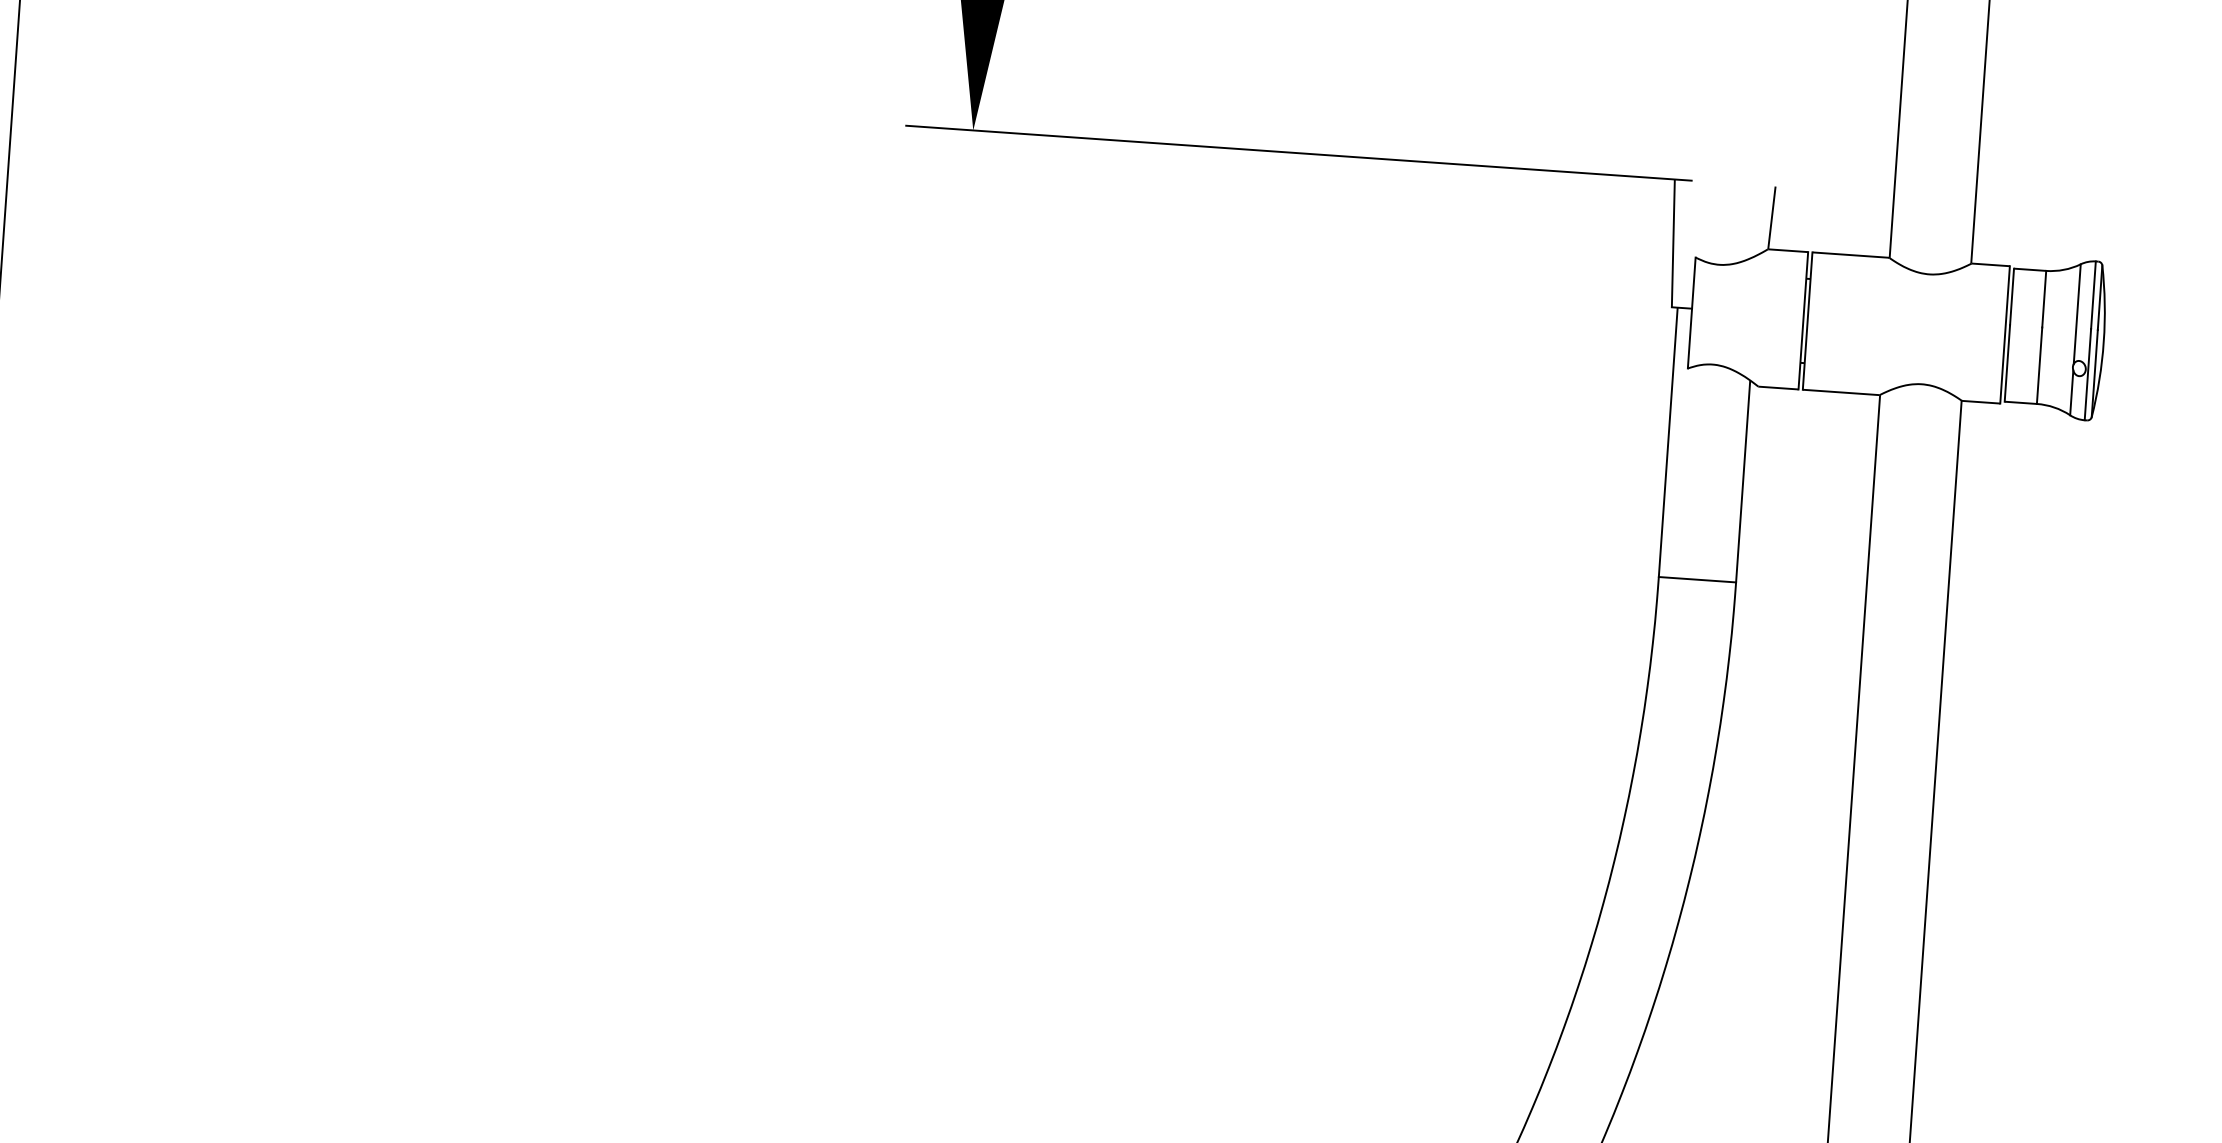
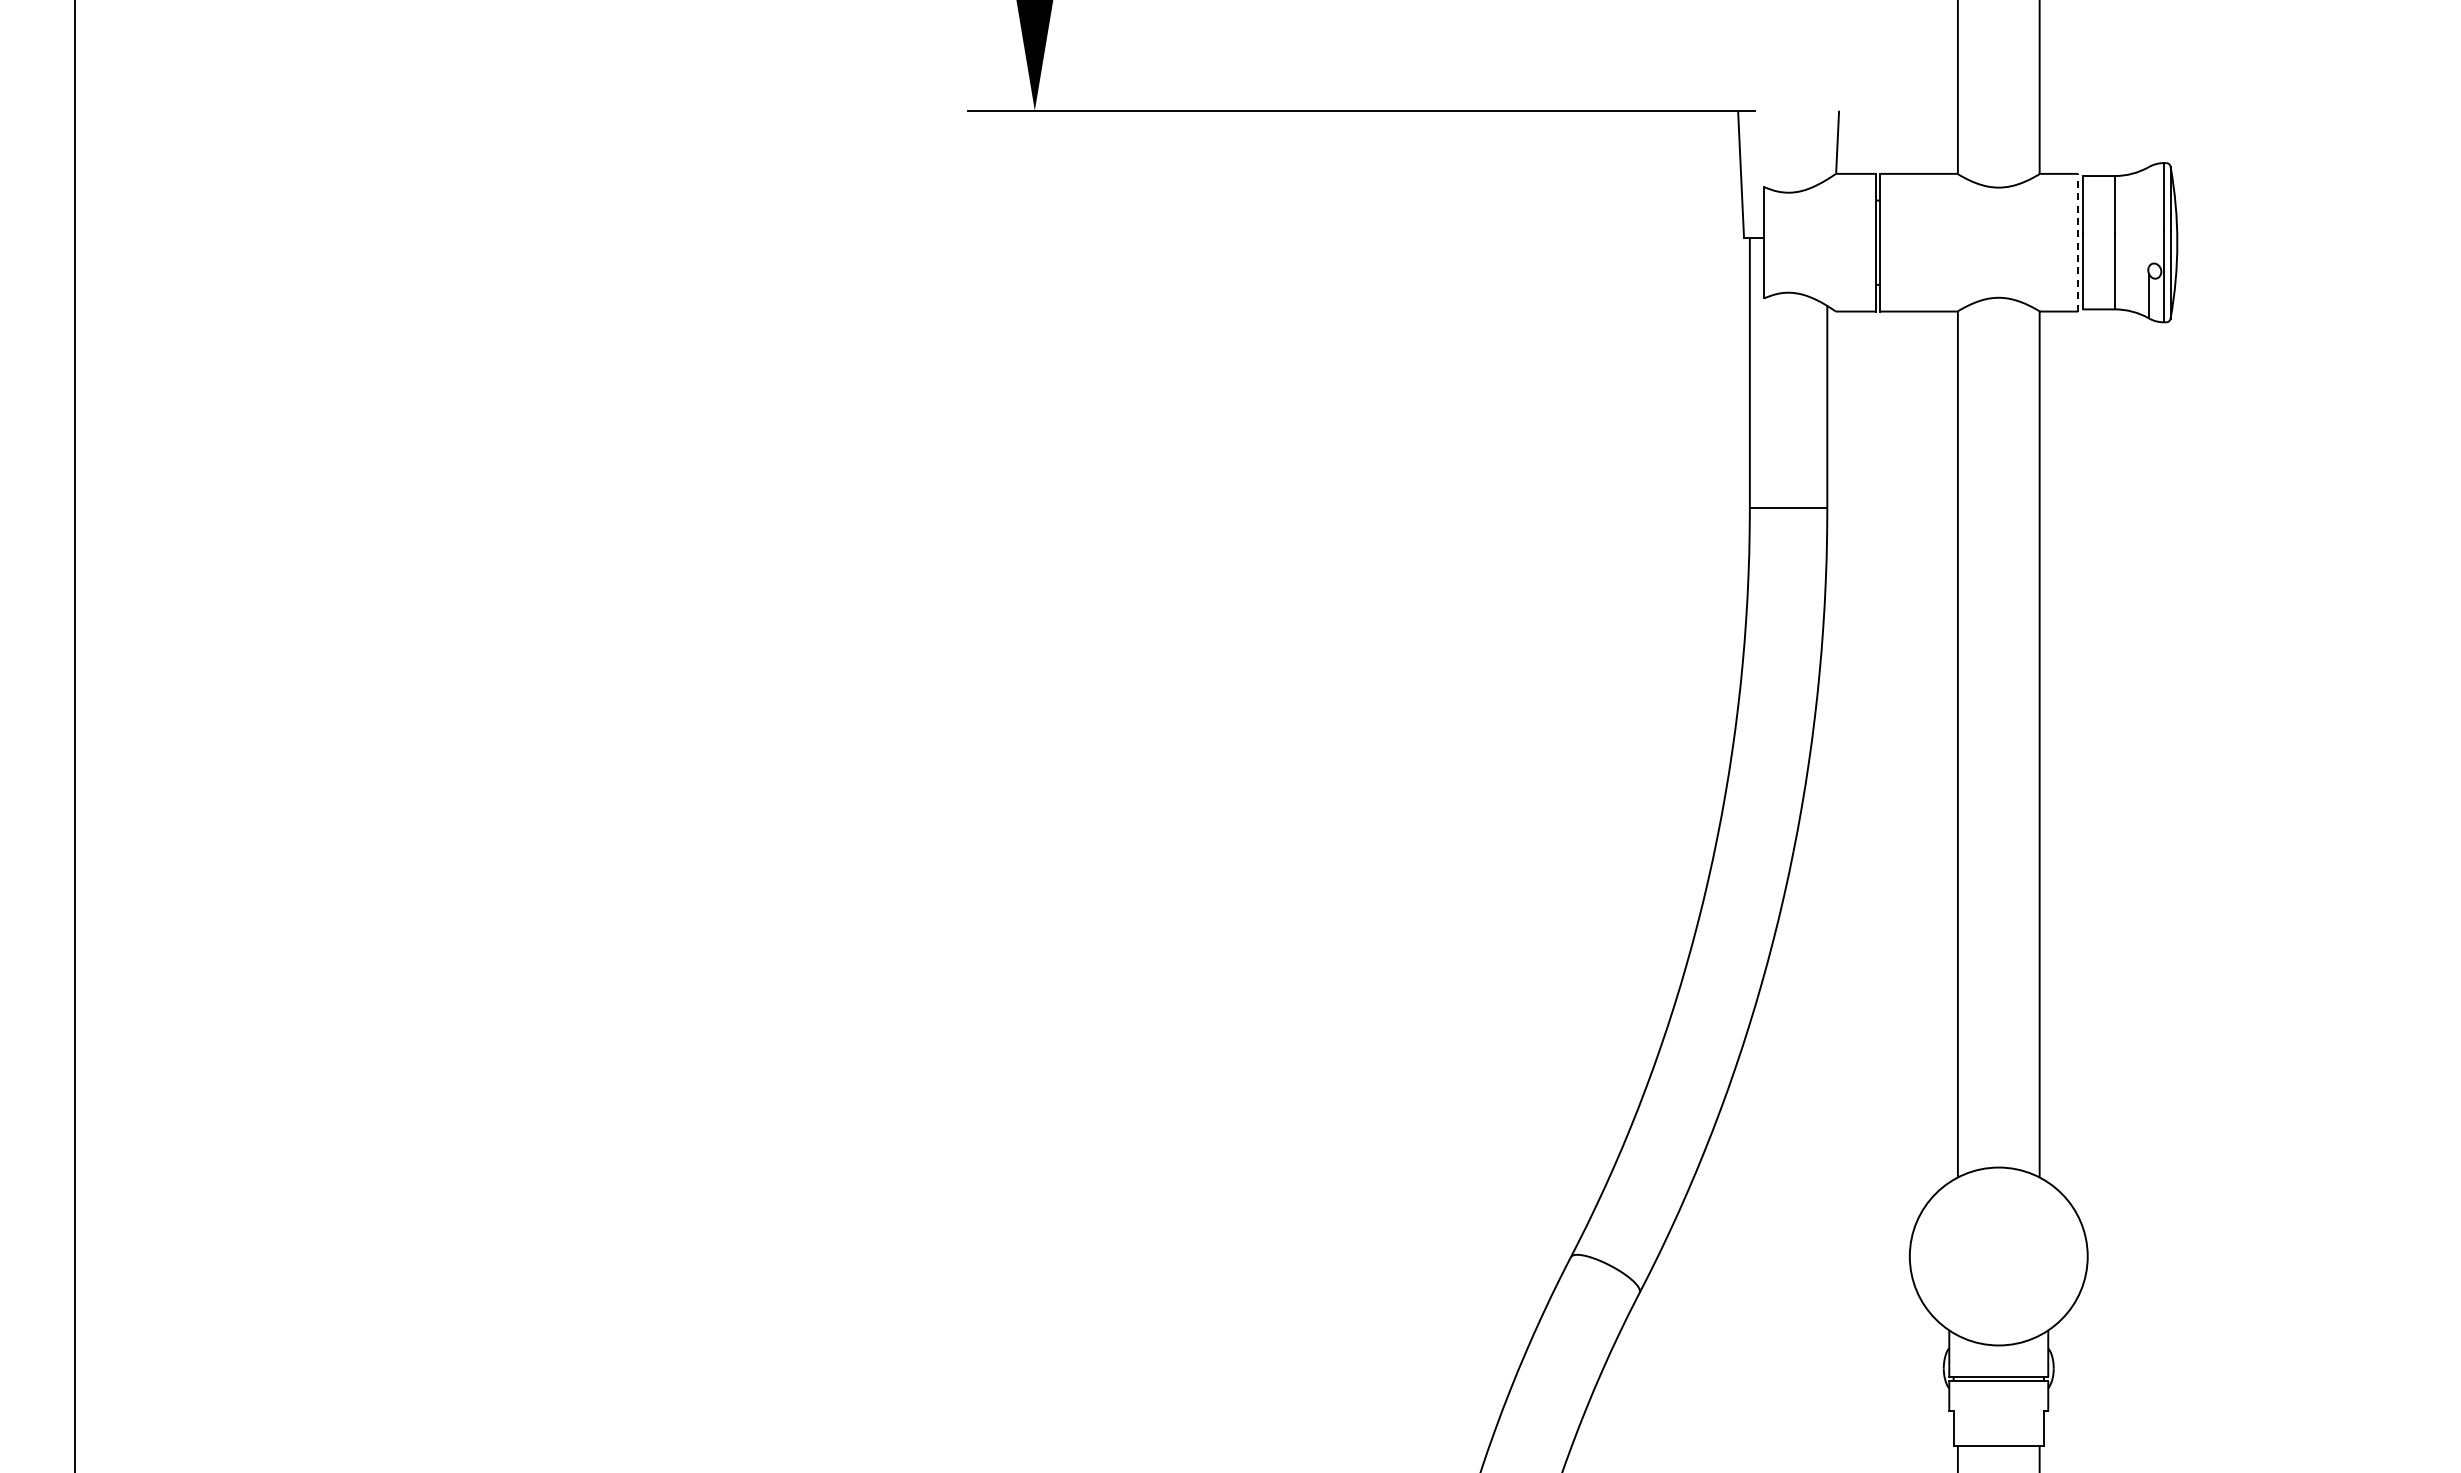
line: (2076, 314) -> (2148, 217), removed
line: (2005, 334) -> (2078, 242), solid -> dashed

